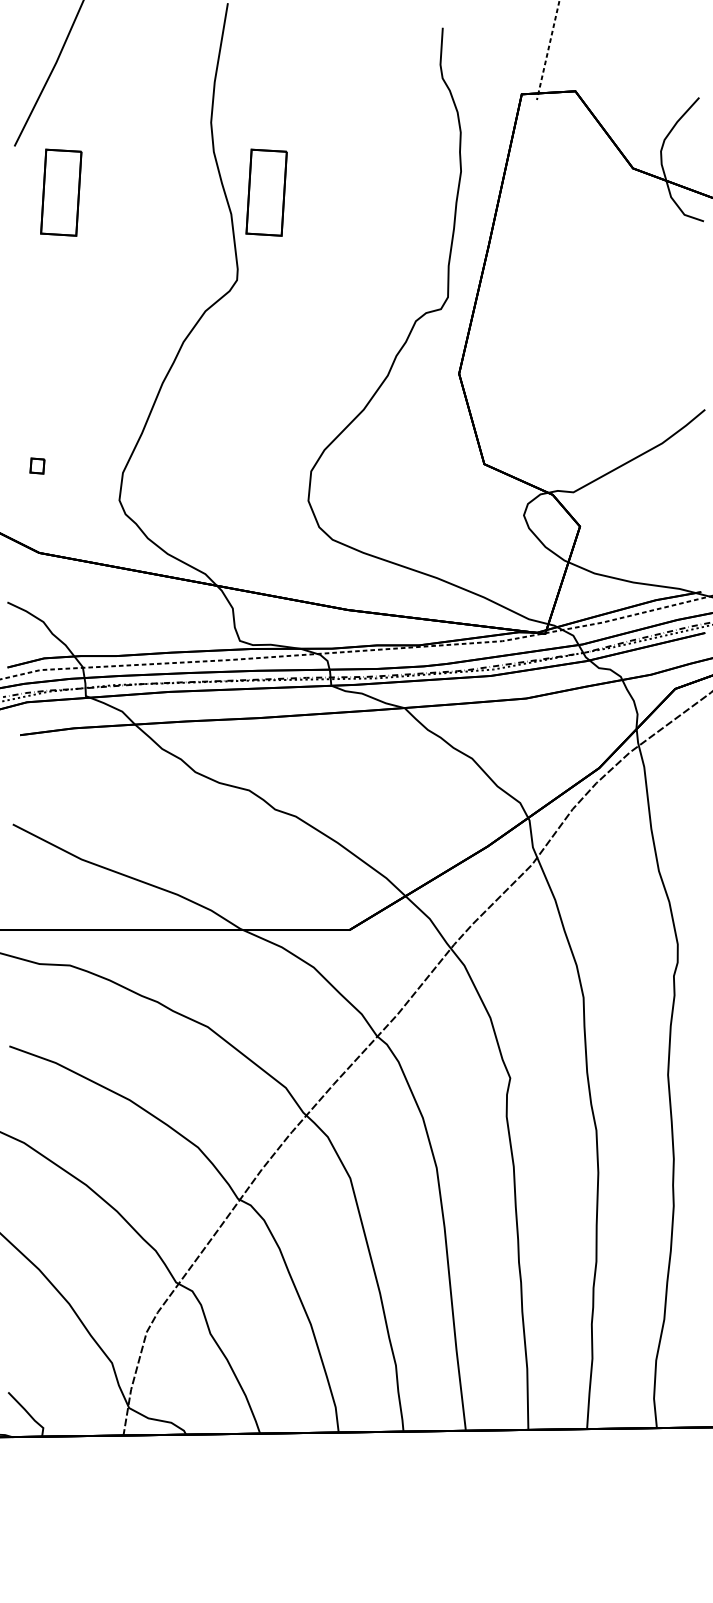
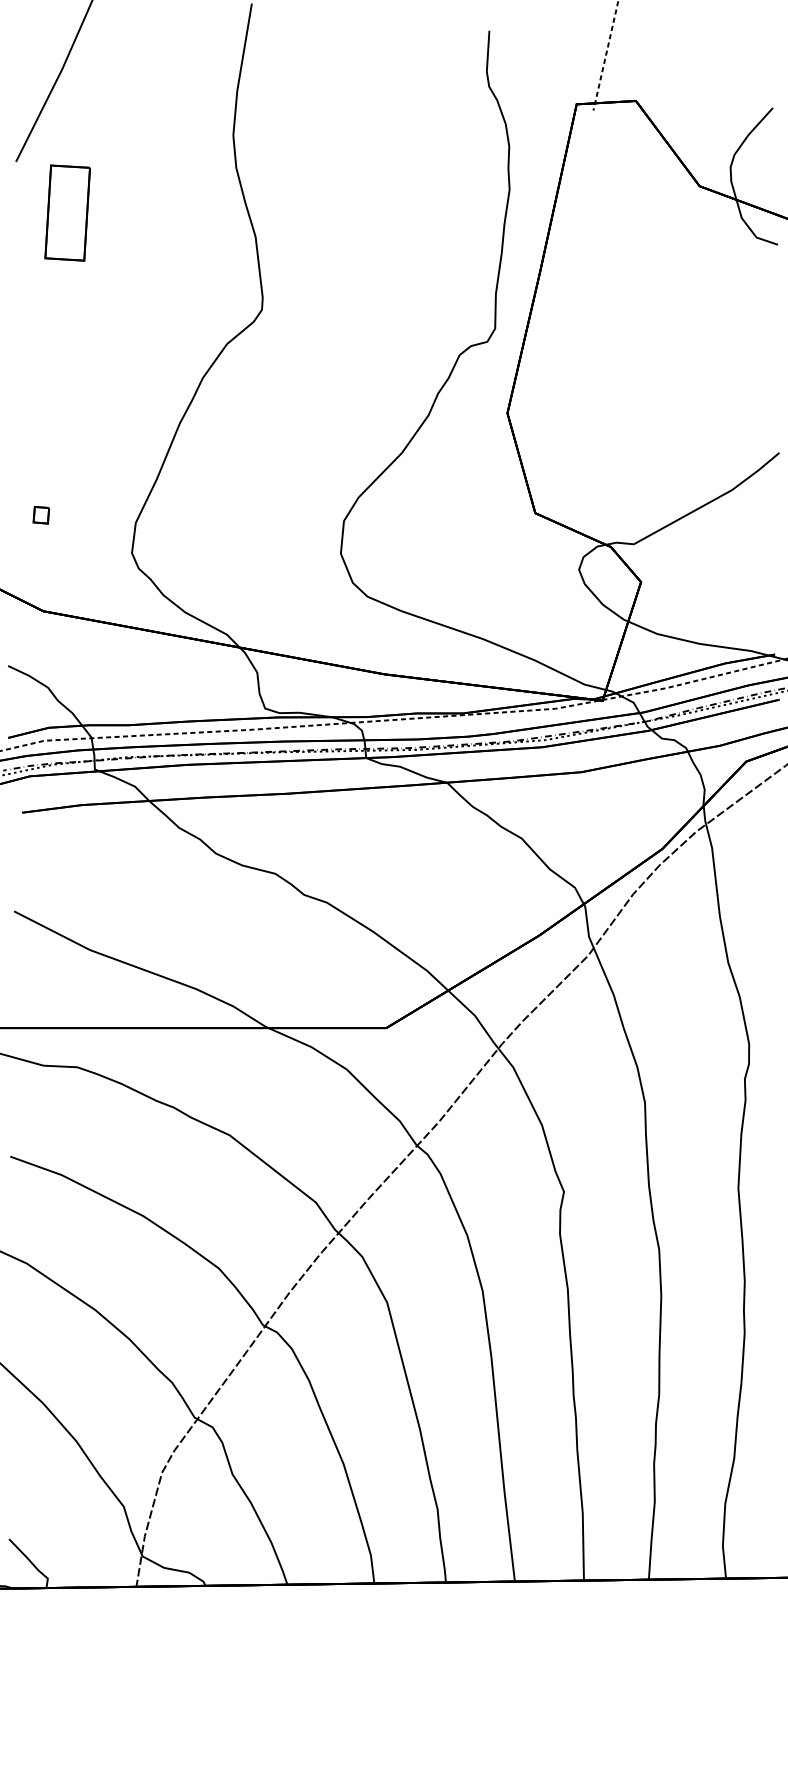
part: (266, 192) -> (294, 212), removed

